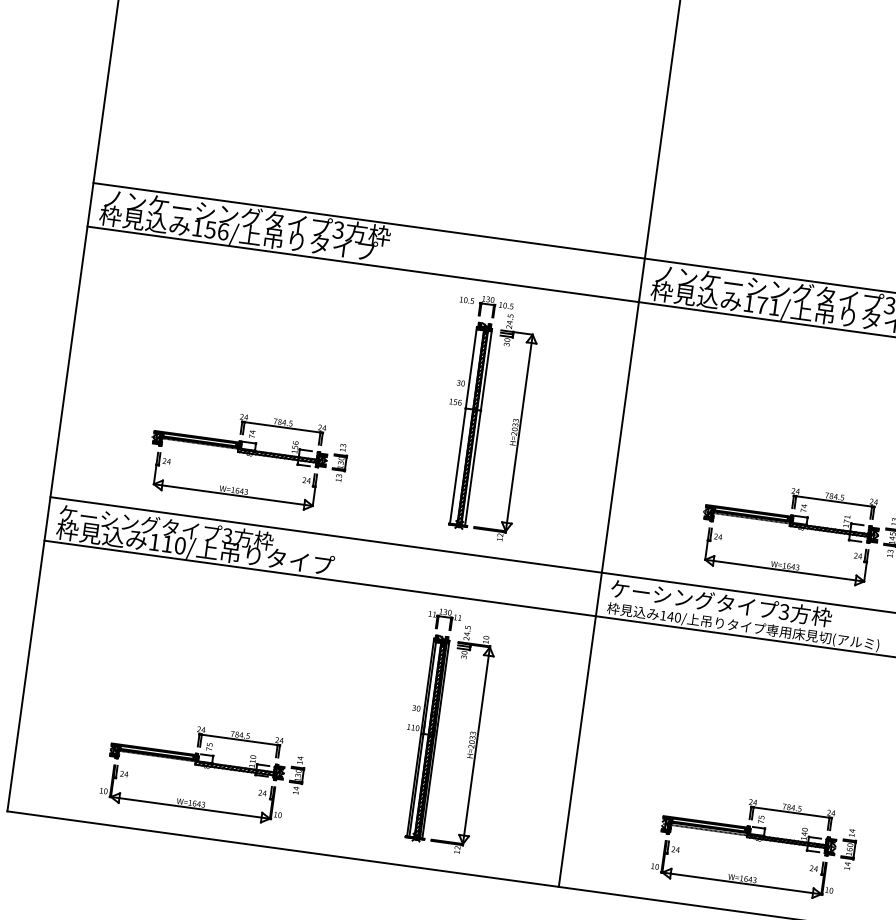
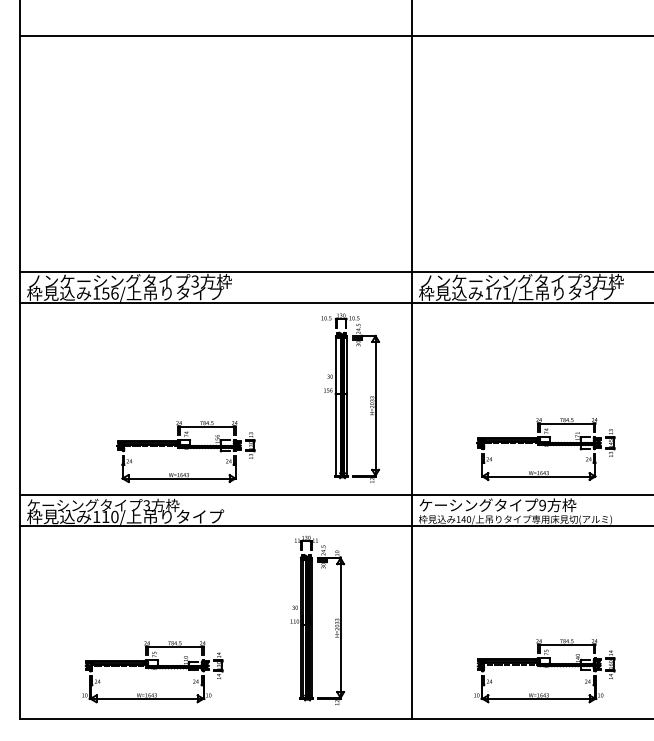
part: (485, 416) -> (350, 397), moved
part: (247, 458) -> (185, 451), moved
text: (784, 612) -> (542, 505), 3 -> 9

